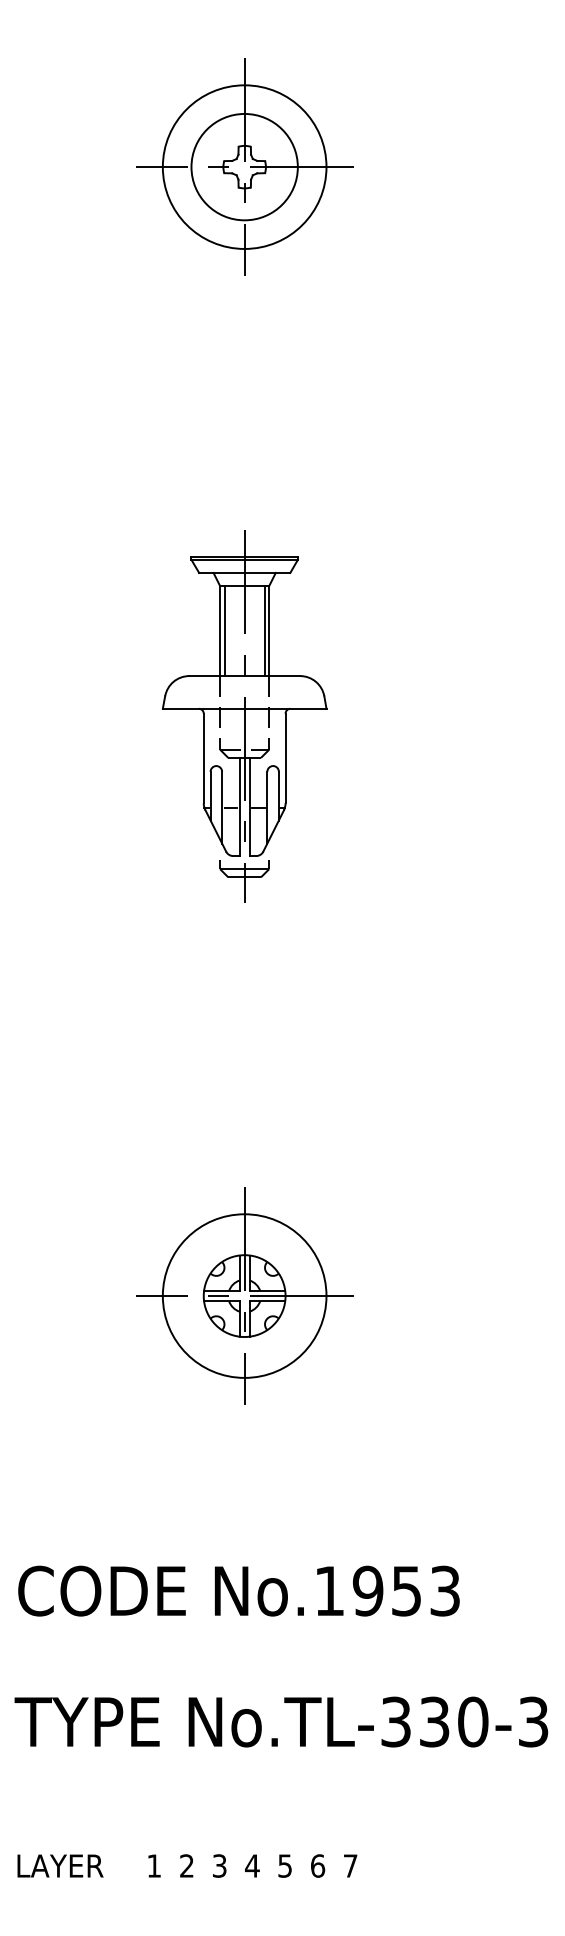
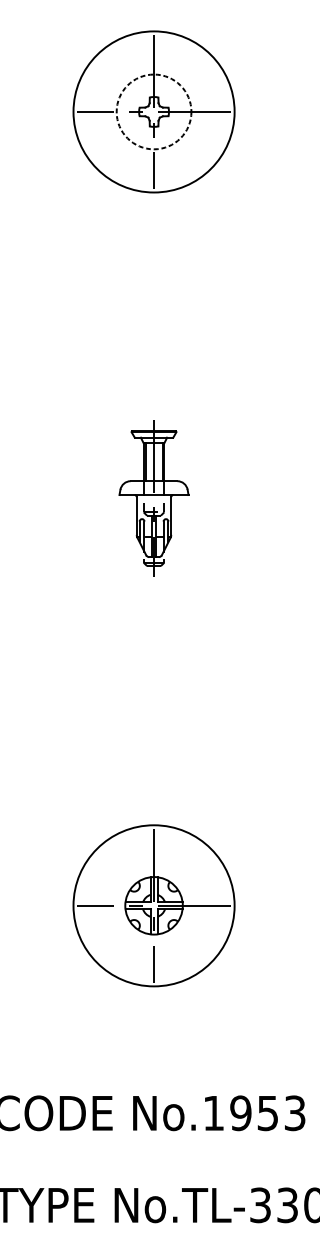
circle: (244, 166) -> (153, 111), size x1.4
circle: (244, 166) -> (153, 111), solid -> dashed
part: (244, 716) -> (153, 498), size x0.6
circle: (244, 1295) -> (153, 905), size x1.4

